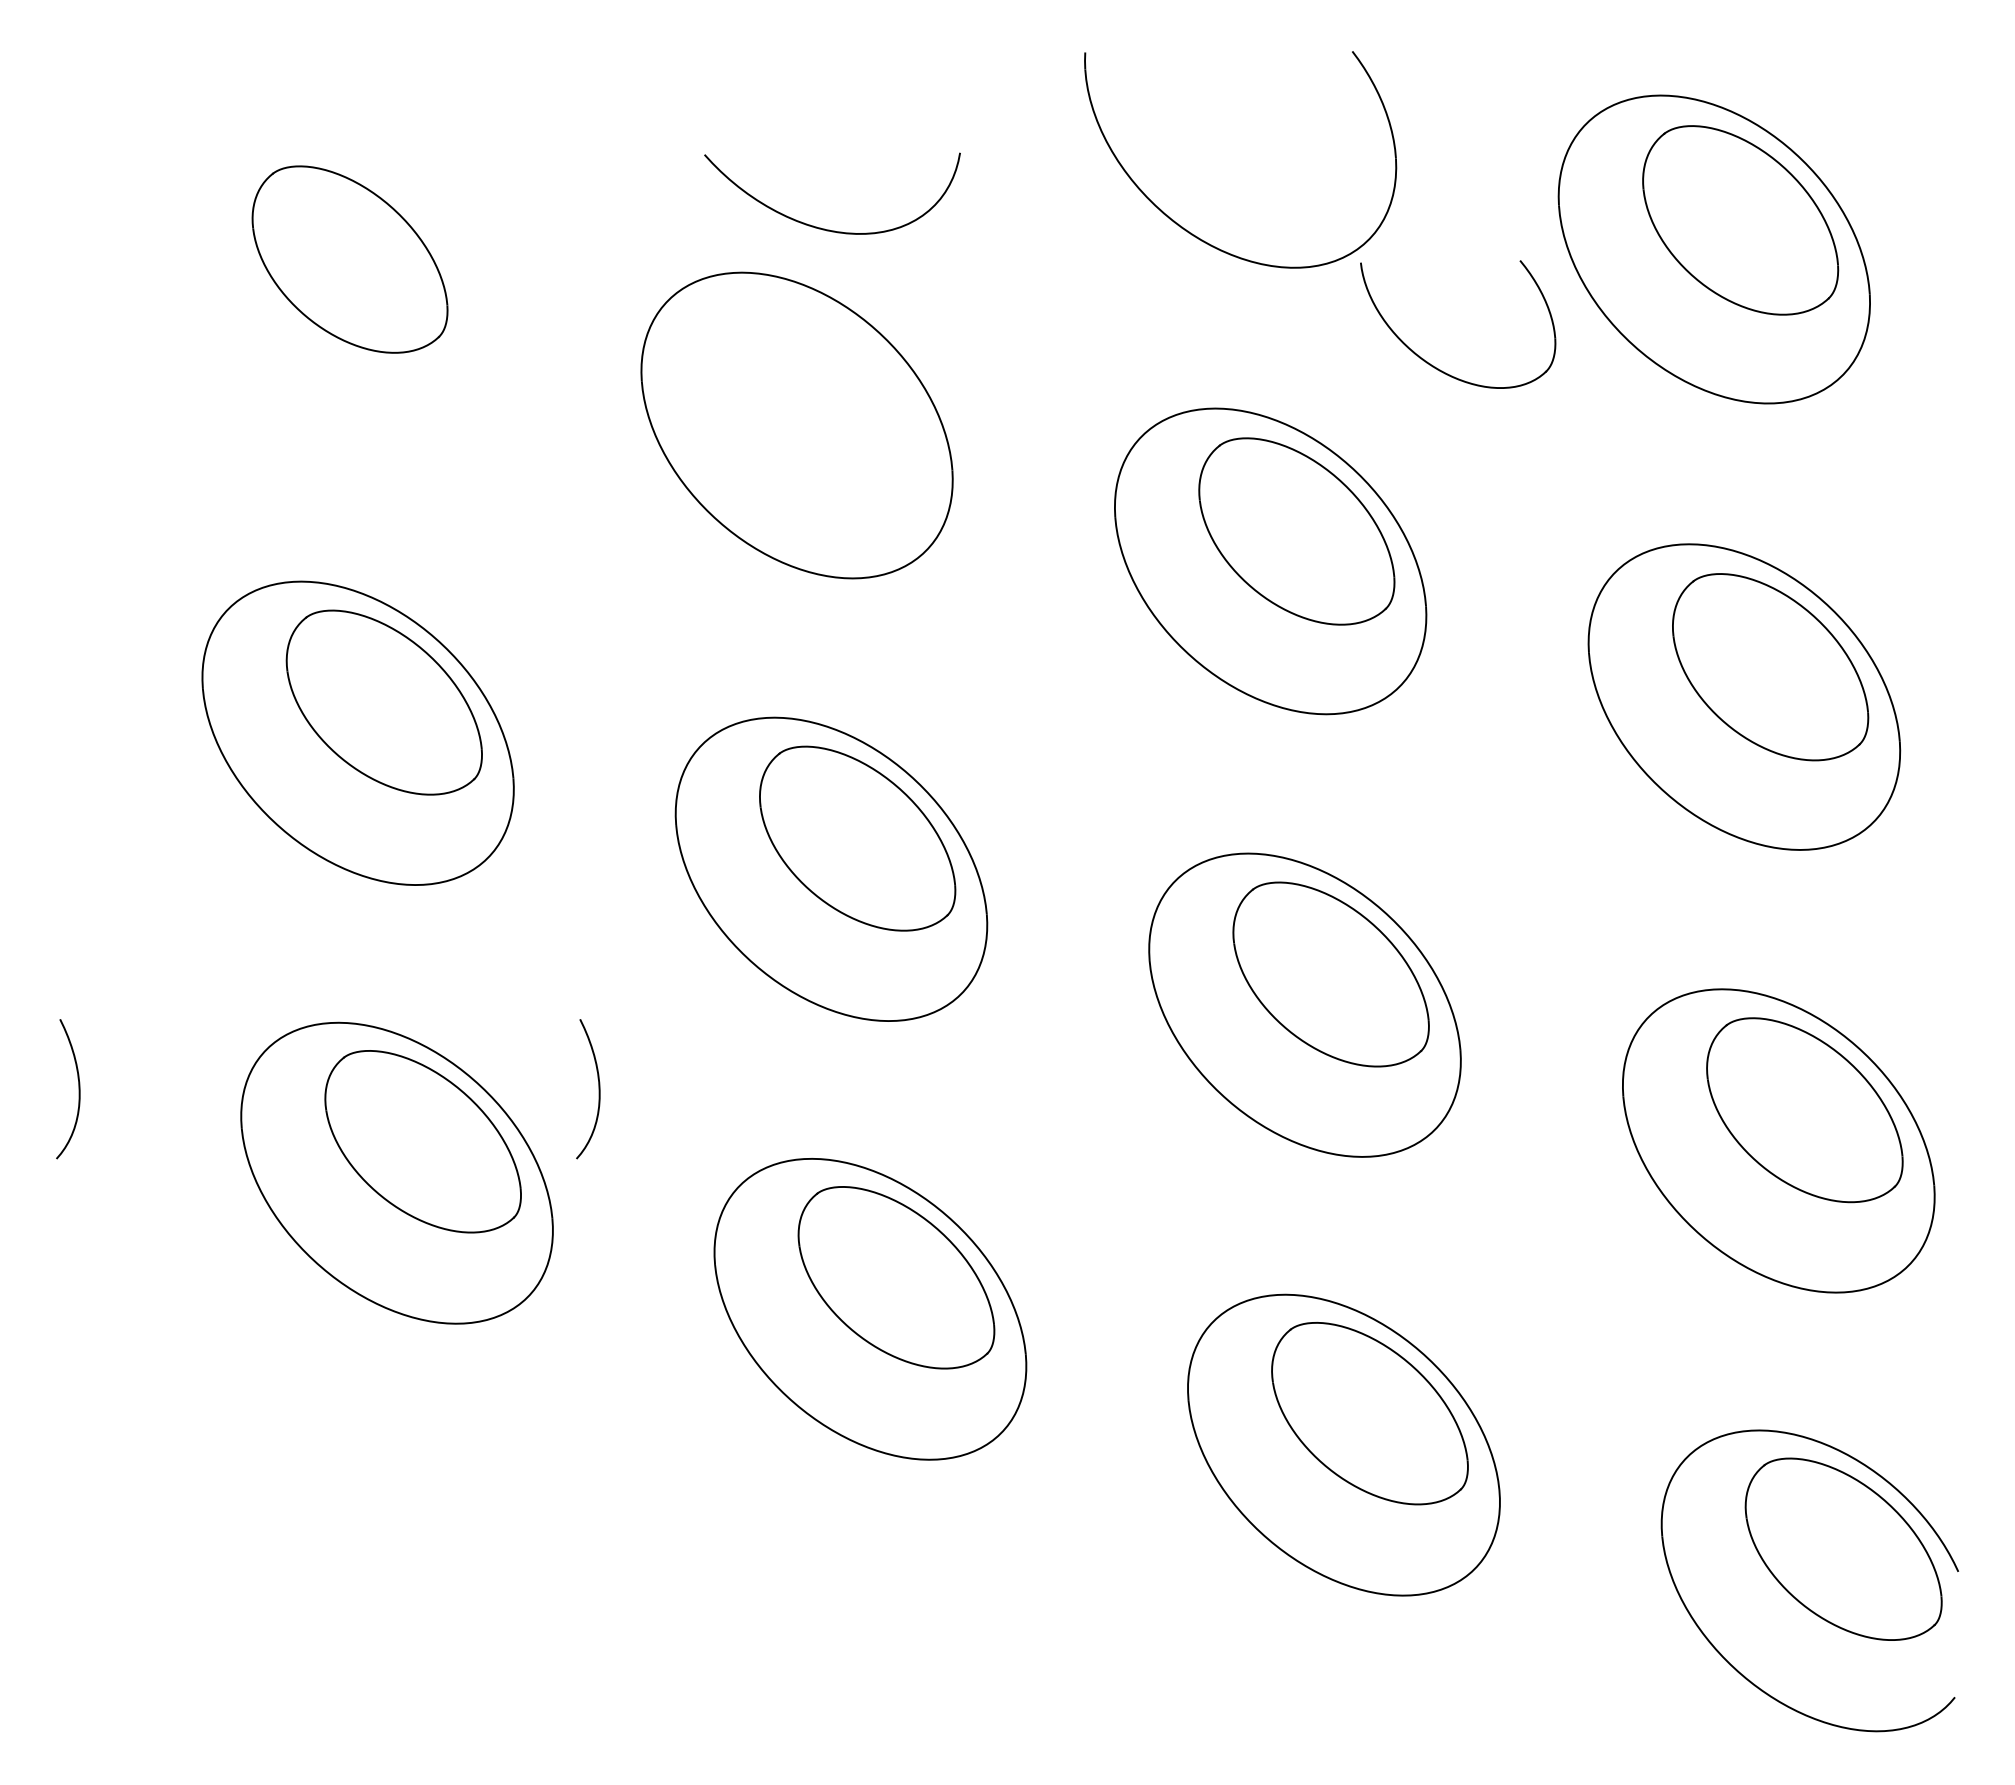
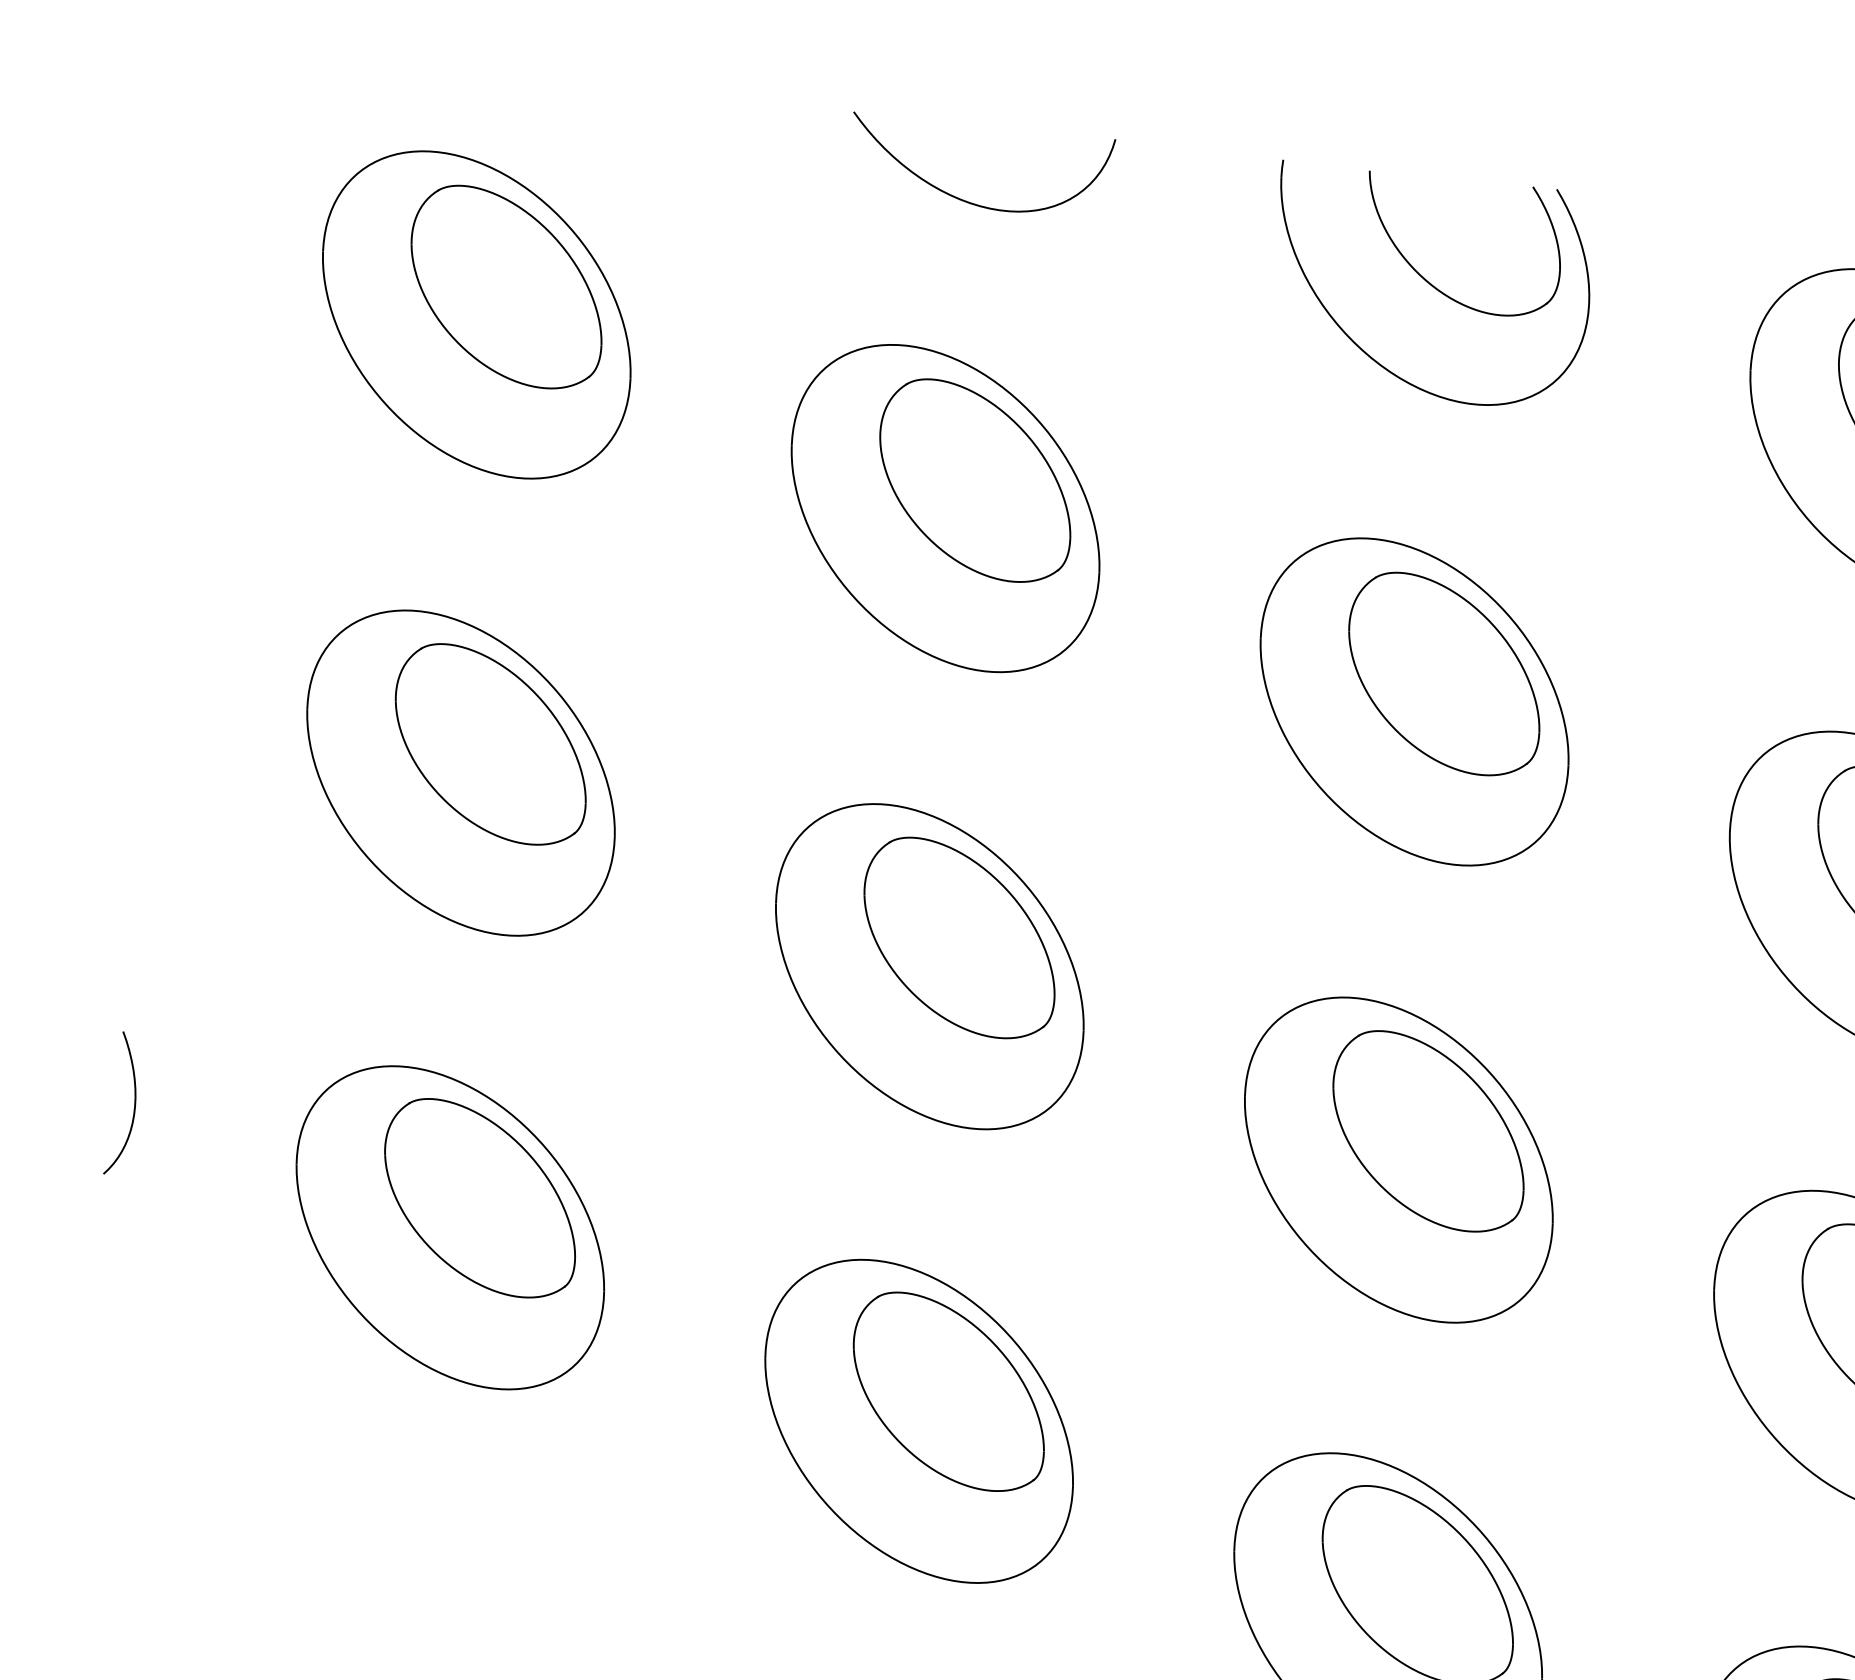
curve: (824, 228) -> (968, 201), moved
part: (323, 289) -> (476, 314), added
part: (1435, 366) -> (1434, 285), moved
part: (822, 395) -> (975, 480), added
part: (598, 1089) -> (666, 1165), removed

